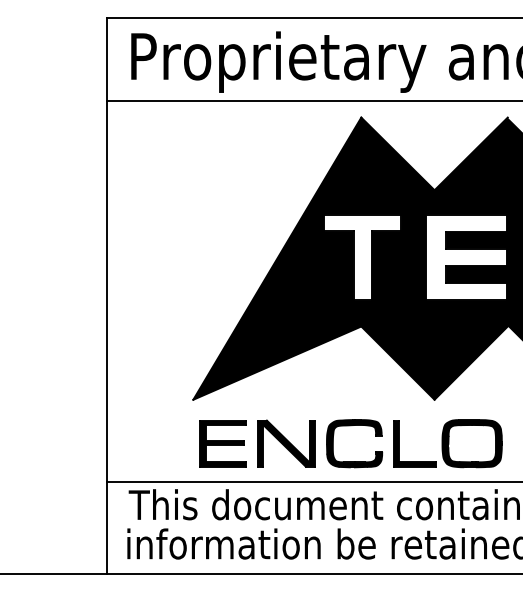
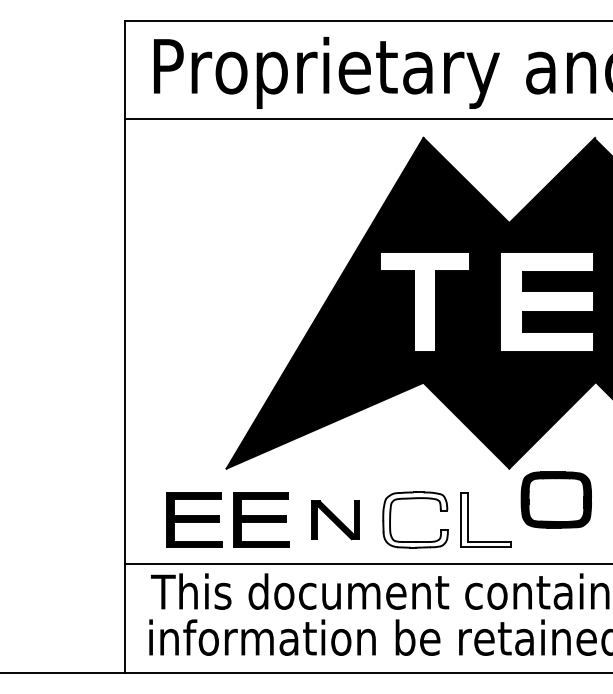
part: (165, 443) -> (194, 519), added
fill: (354, 443) -> (415, 519), removed
part: (471, 443) -> (555, 499), moved
part: (286, 444) -> (335, 520), size x0.7
fill: (414, 444) -> (485, 520), removed

